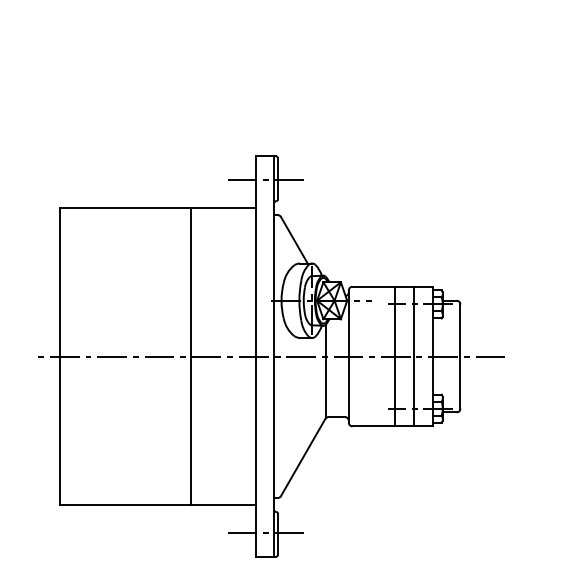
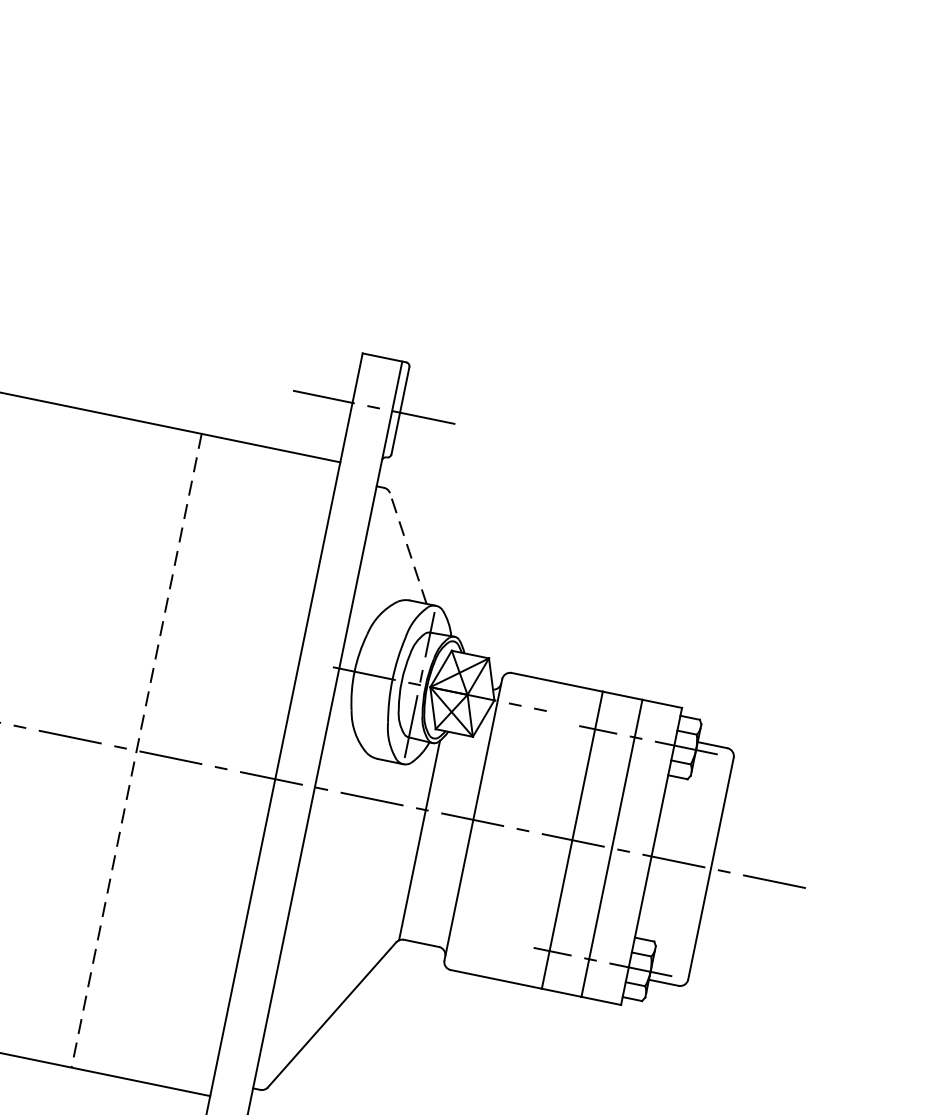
line: (294, 240) -> (408, 549), solid -> dashed
line: (190, 356) -> (136, 750), solid -> dashed

